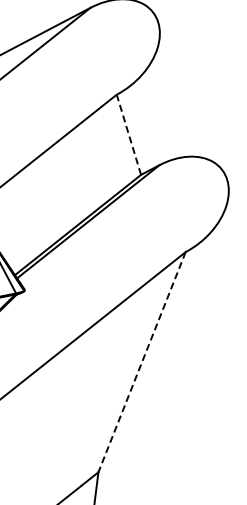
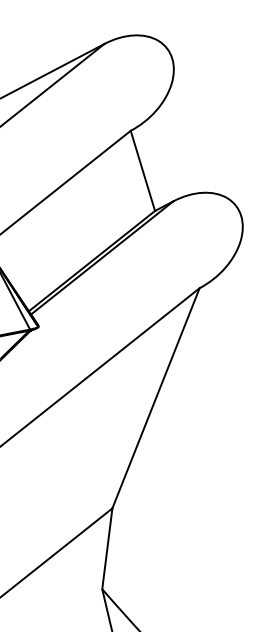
line: (128, 134) -> (142, 170), dashed -> solid
line: (141, 362) -> (155, 398), dashed -> solid

